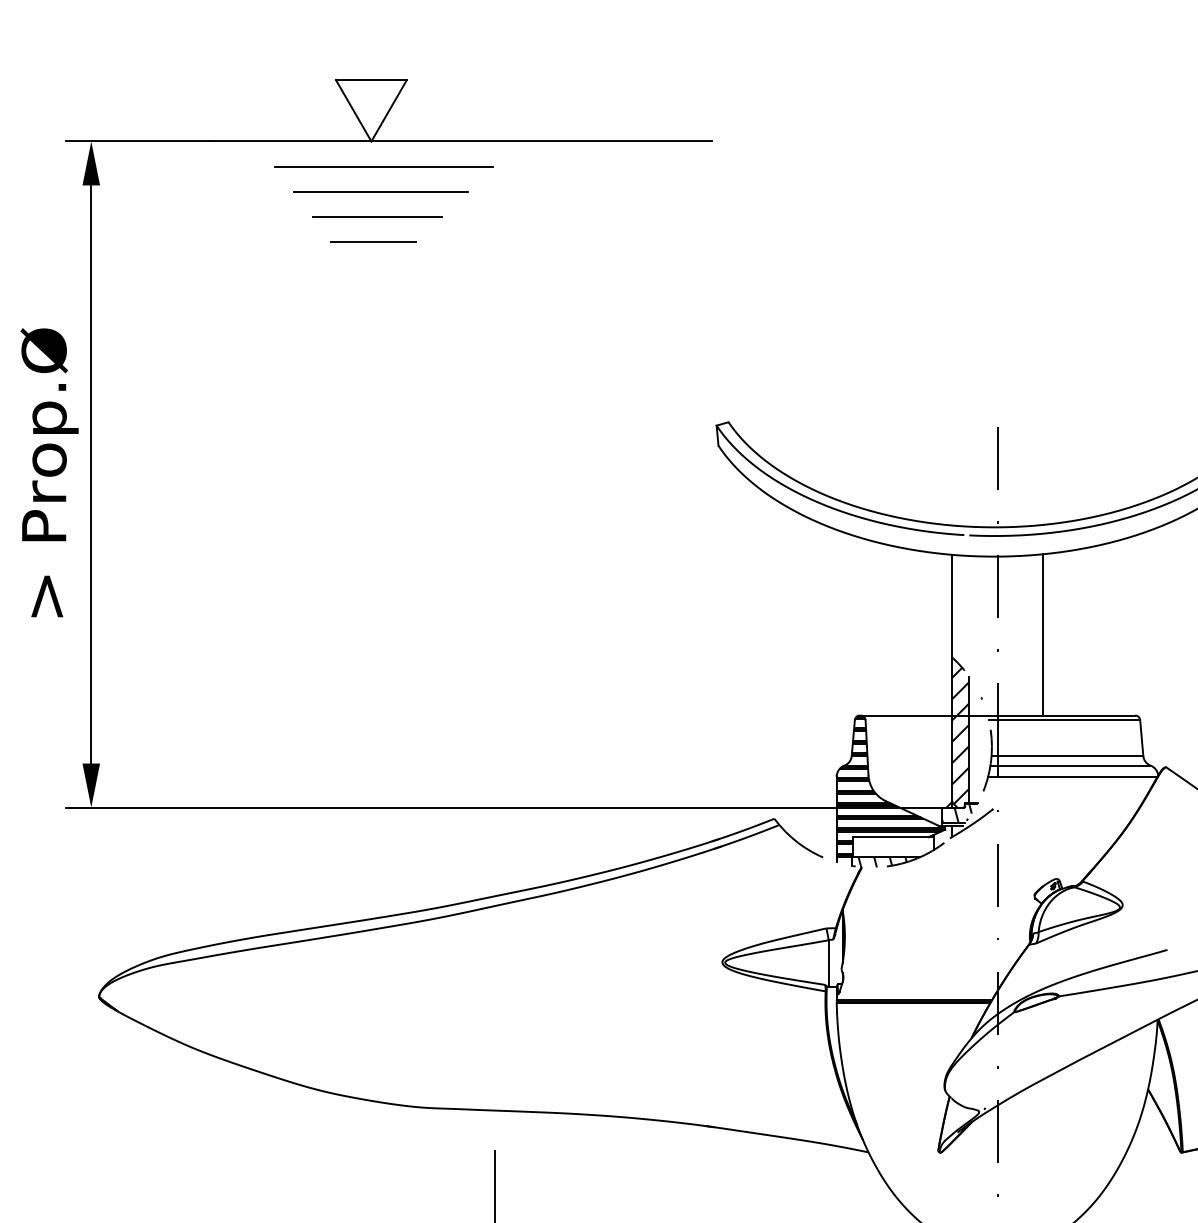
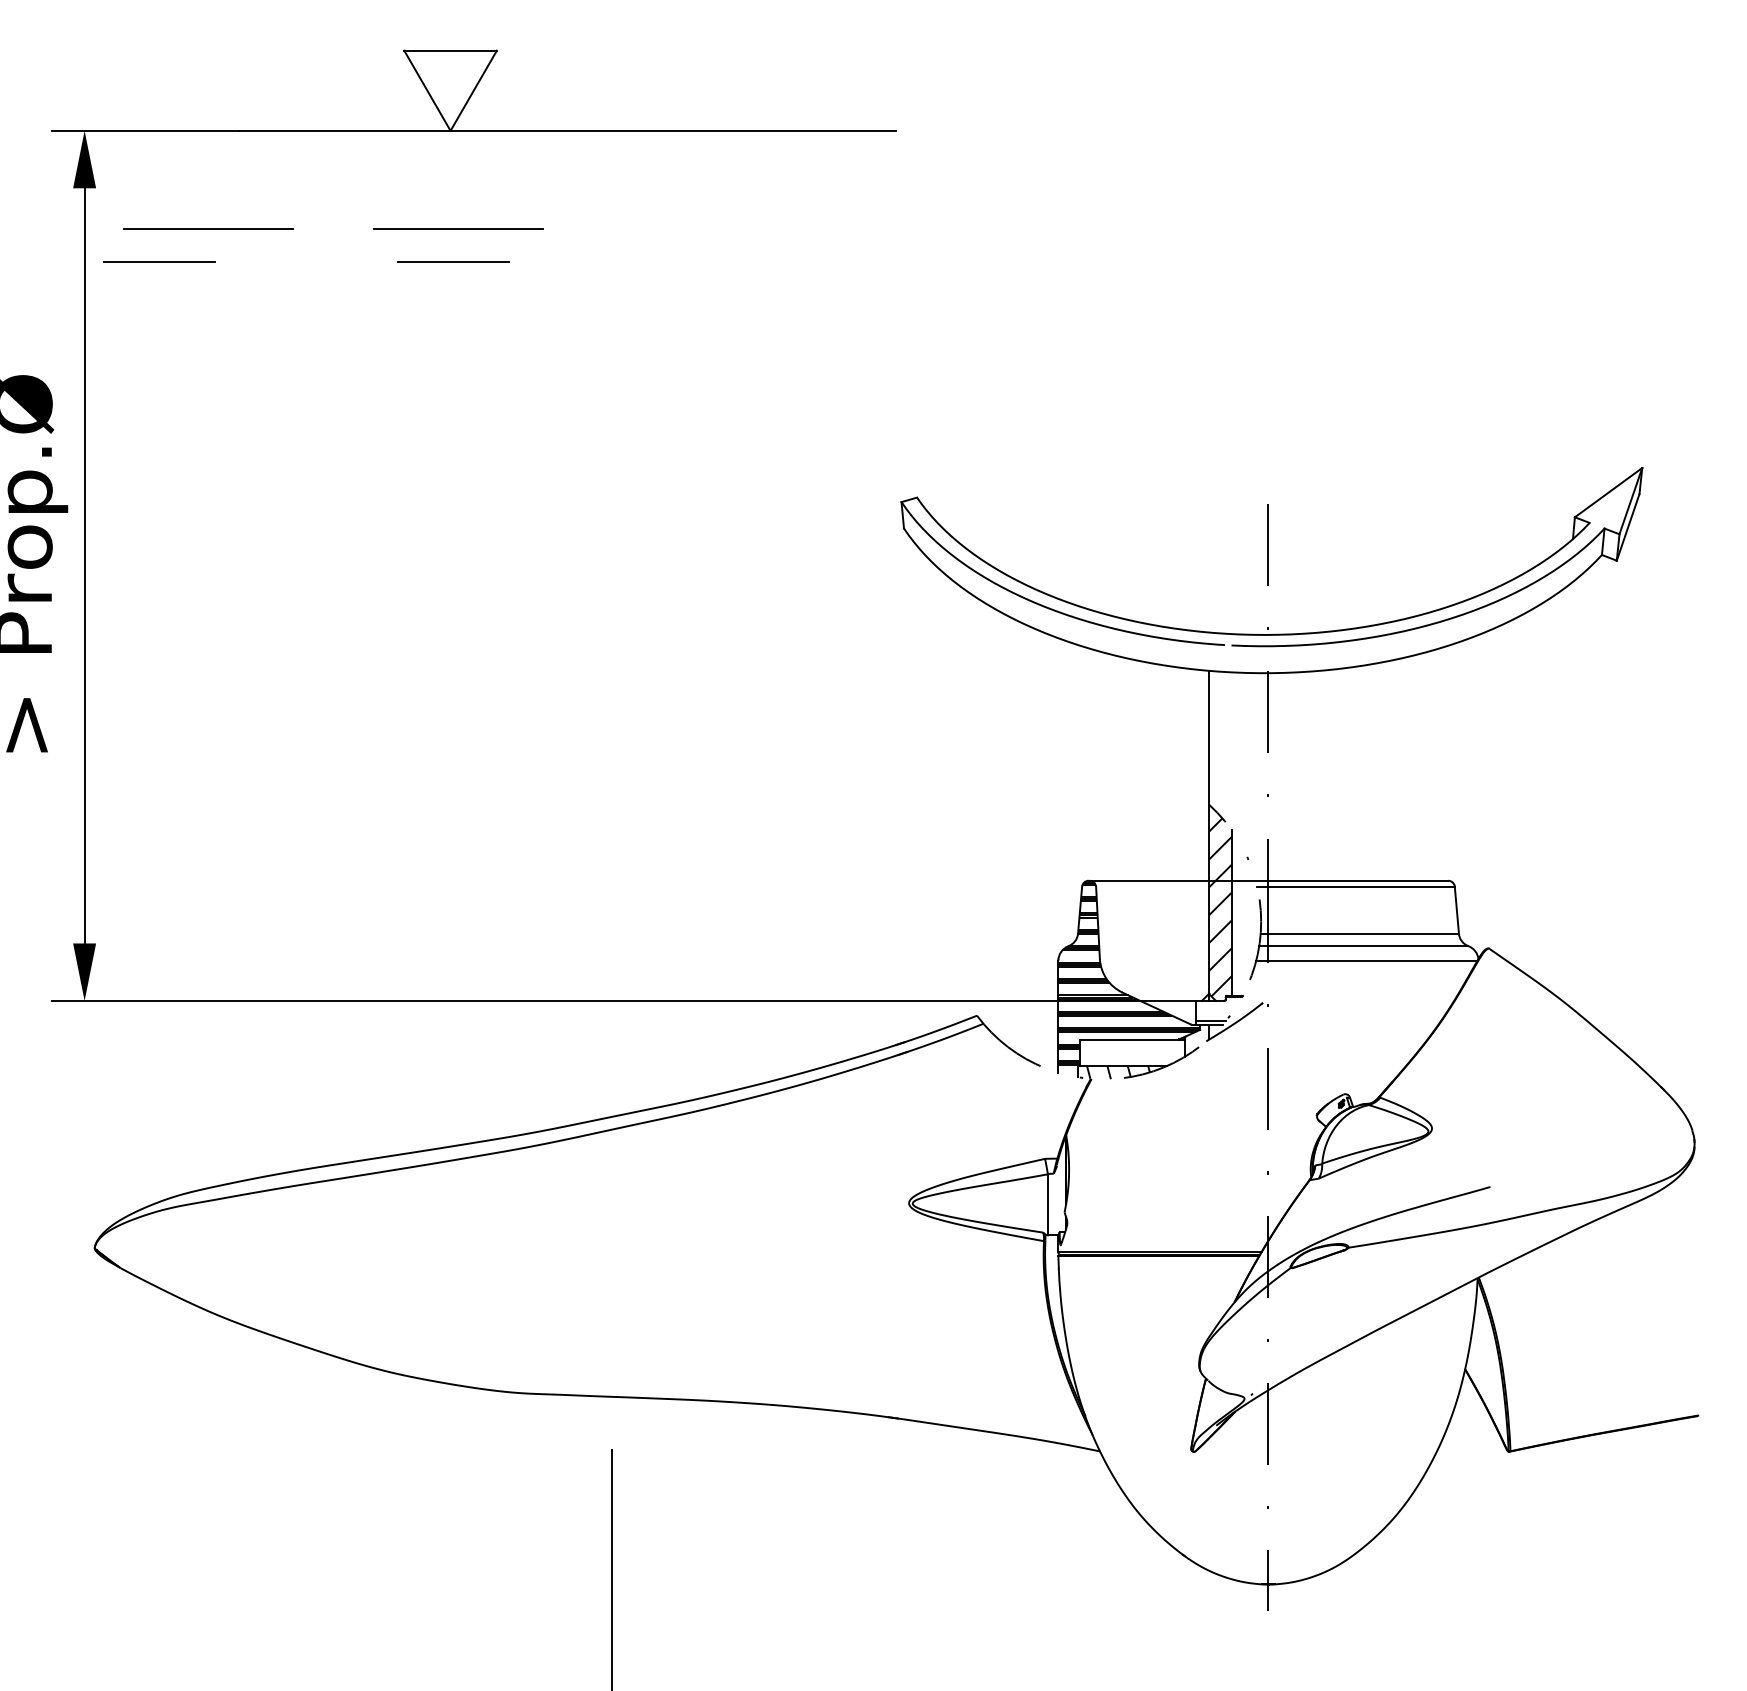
line: (384, 166) -> (467, 163), removed
line: (380, 191) -> (462, 196), removed
line: (186, 216) -> (208, 228), added
line: (148, 241) -> (159, 261), added
line: (1042, 634) -> (1327, 775), removed
hatch: (956, 813) -> (1215, 1008), removed

